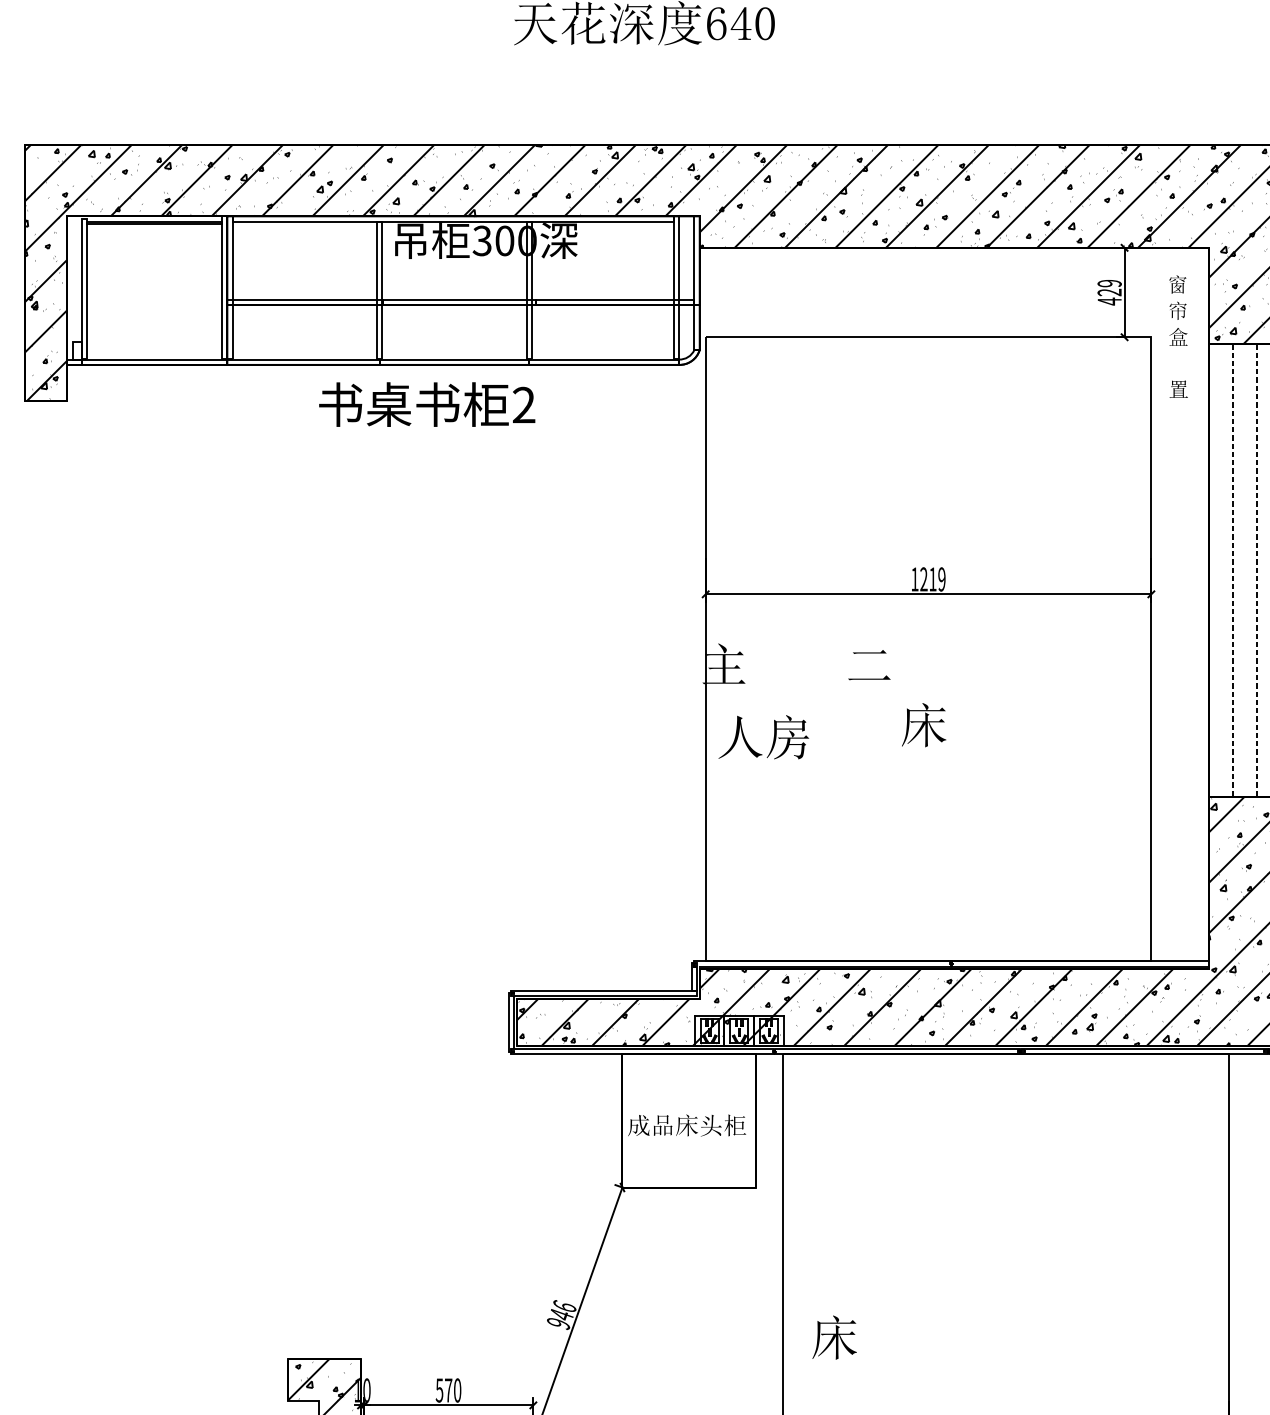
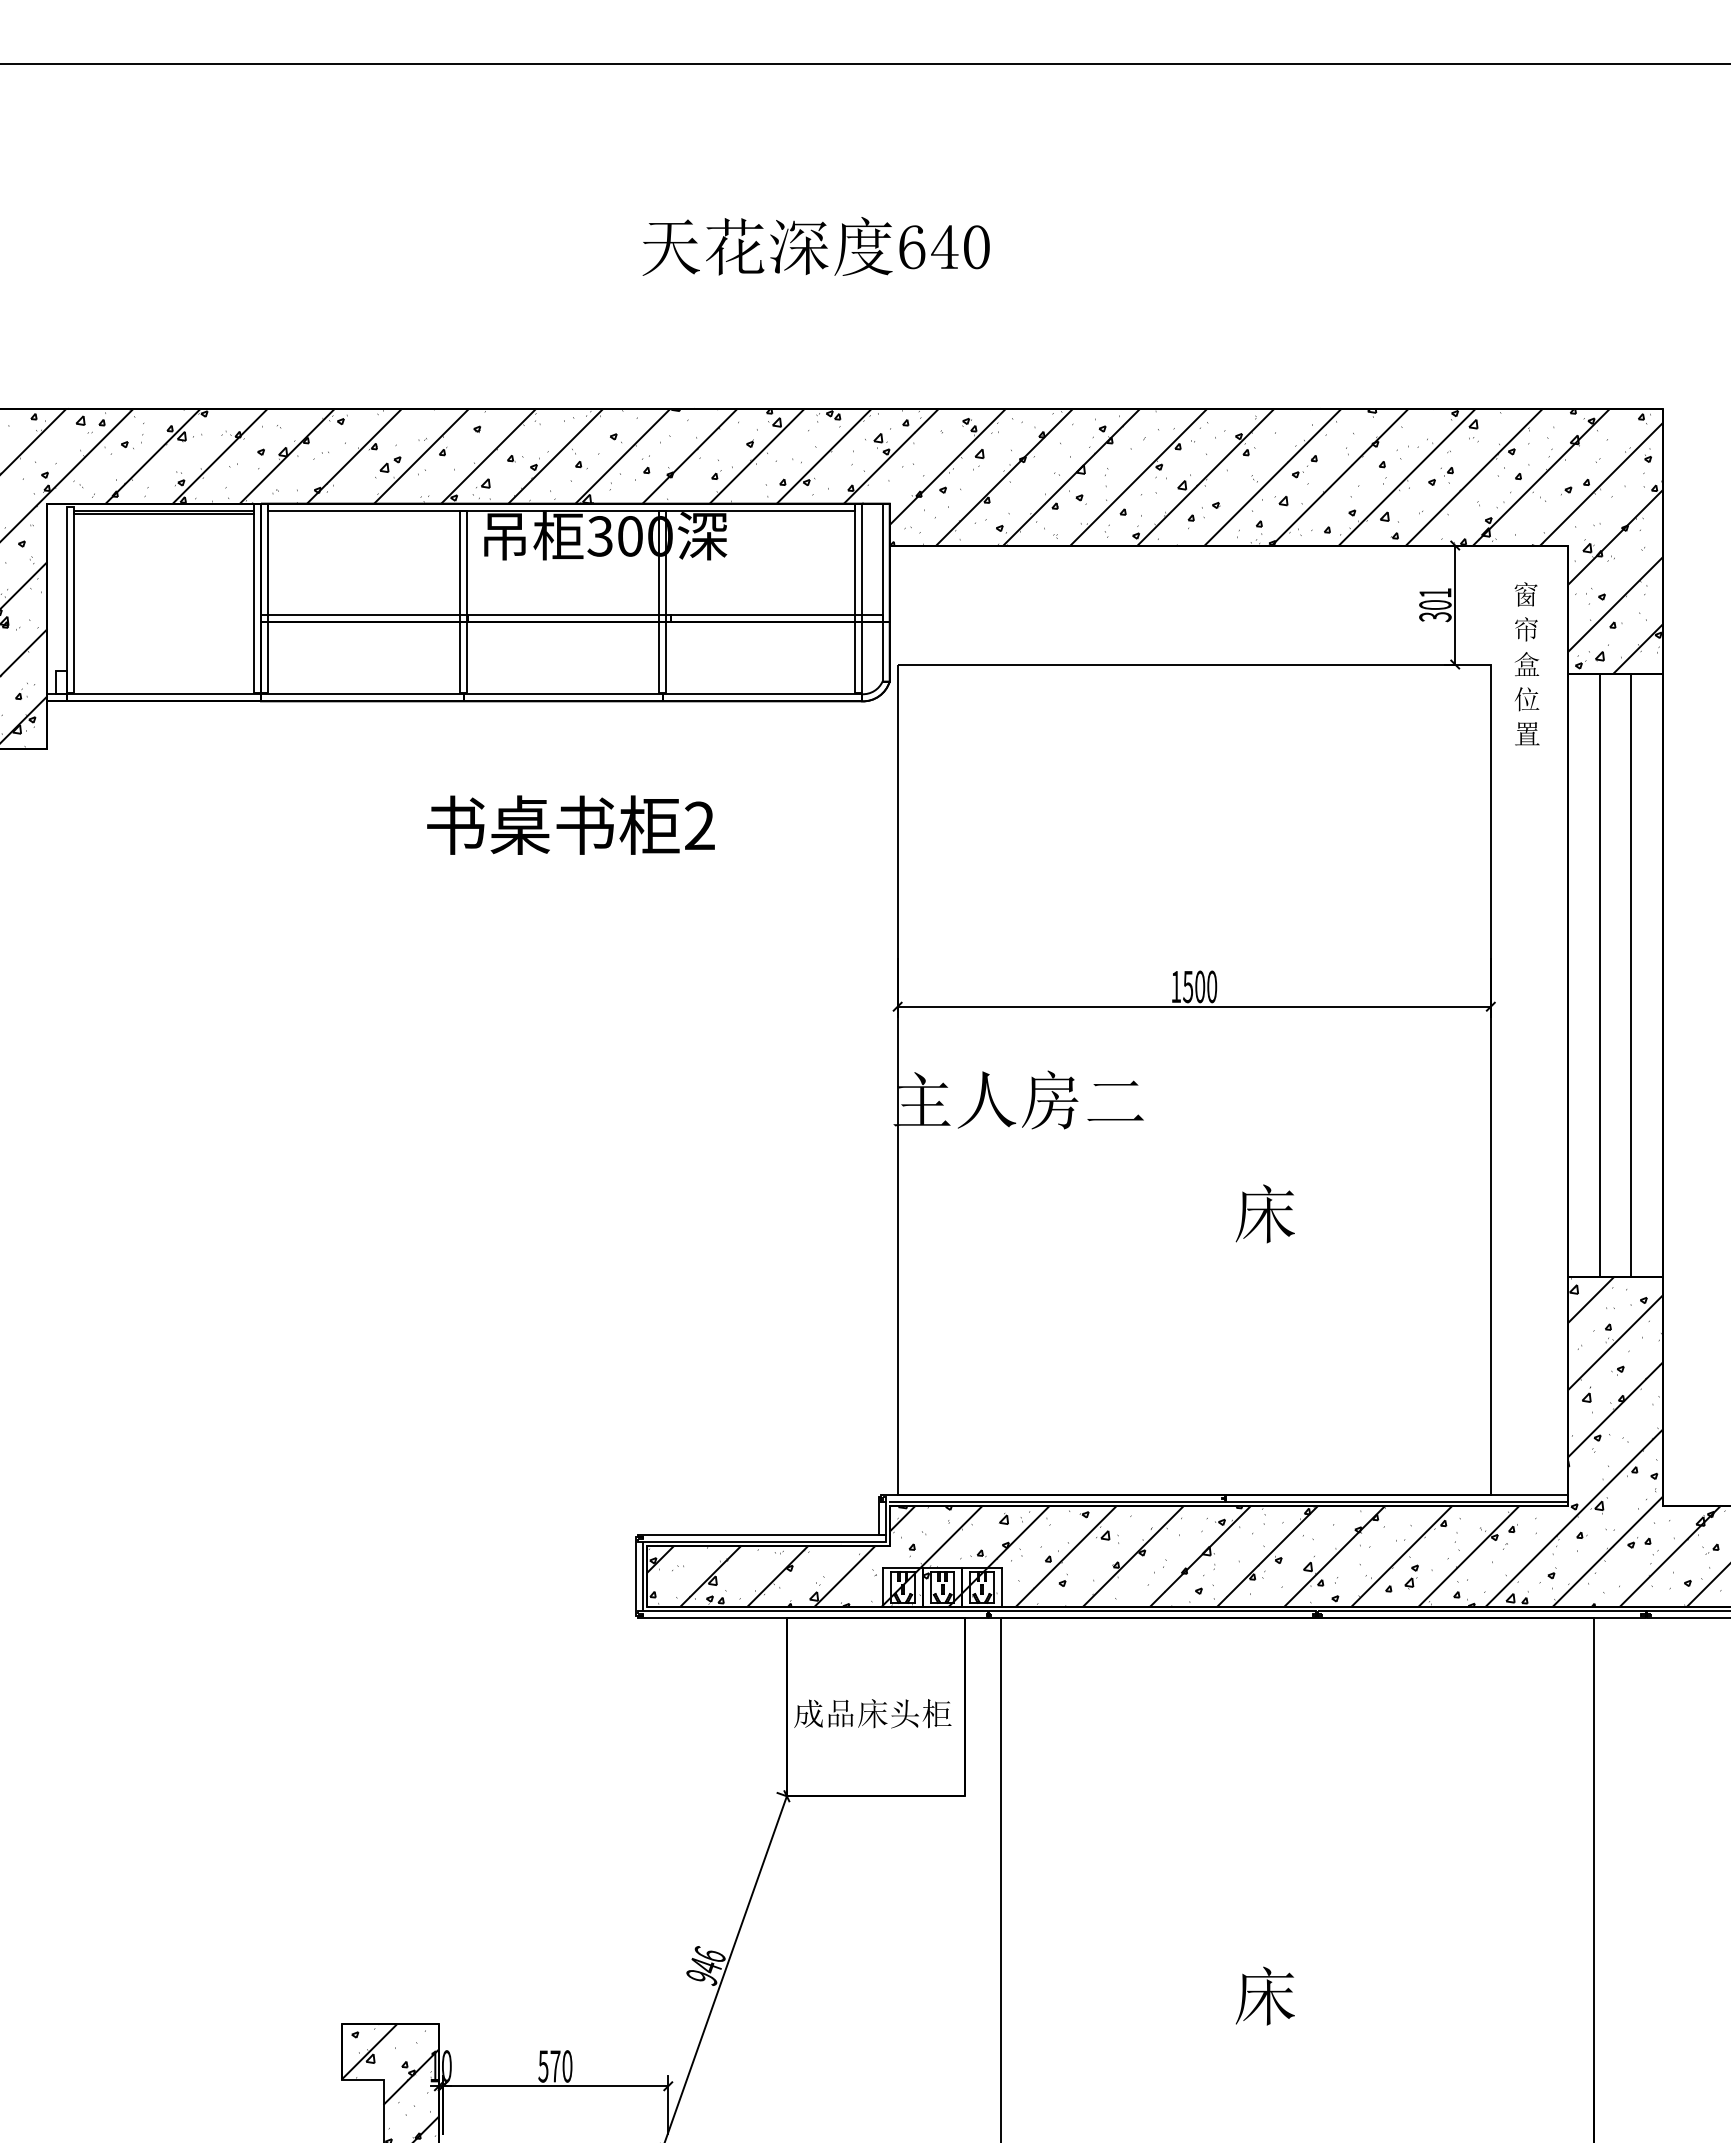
text: (1109, 292) -> (1435, 605), 429 -> 301
part: (1178, 363) -> (1526, 699), added
text: (426, 404) -> (570, 824), moved
line: (1232, 570) -> (1599, 975), dashed -> solid
line: (1257, 570) -> (1631, 975), dashed -> solid
text: (933, 579) -> (1200, 986), 1219 -> 1500
part: (923, 724) -> (1264, 1213), moved
part: (773, 739) -> (1030, 1103), moved
part: (834, 1337) -> (1264, 1995), moved

